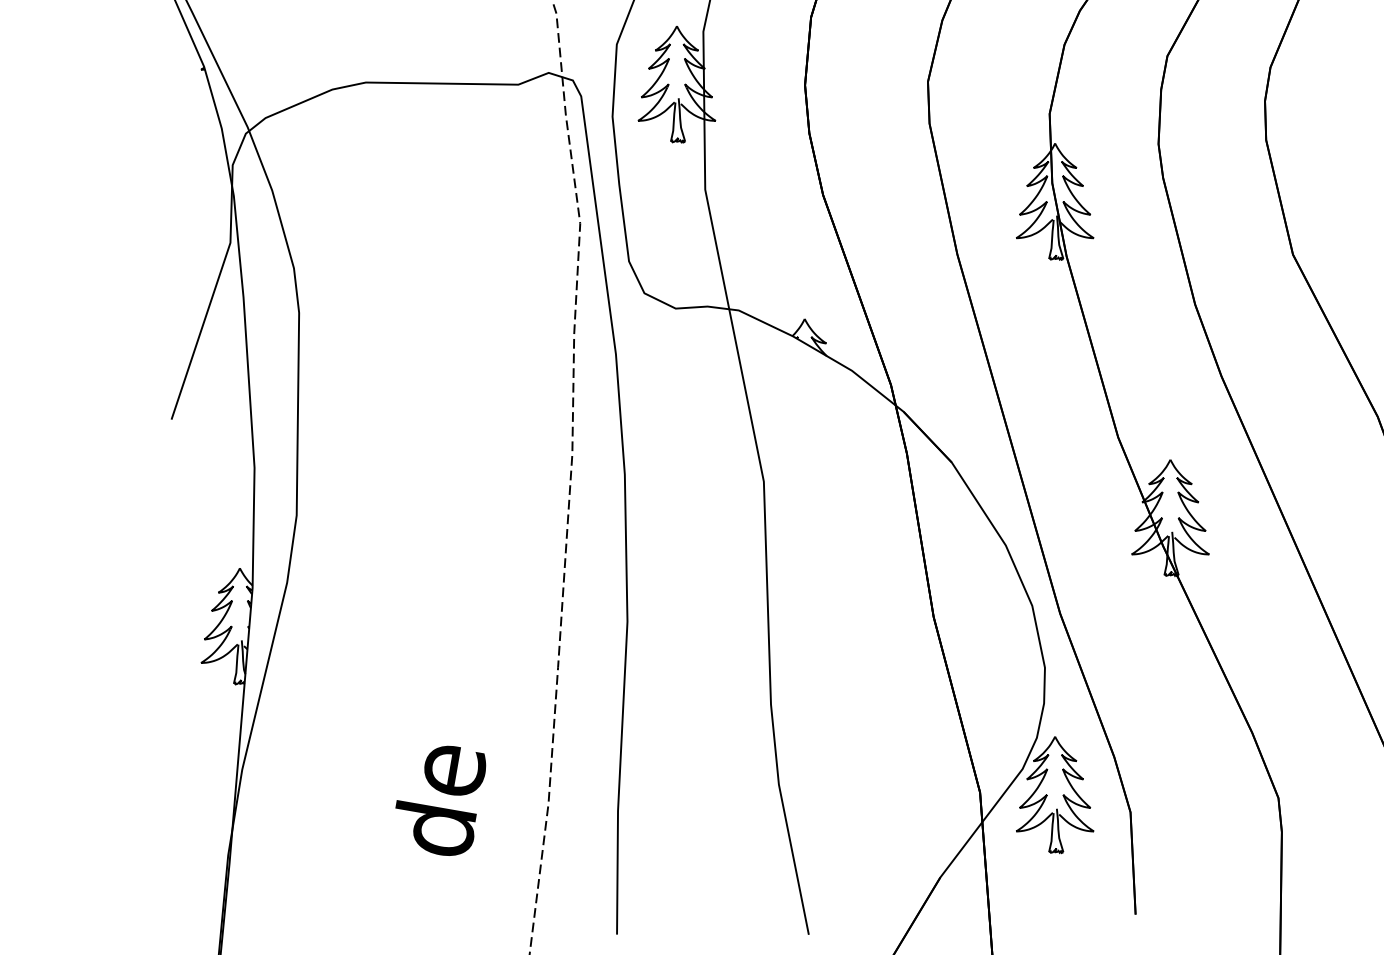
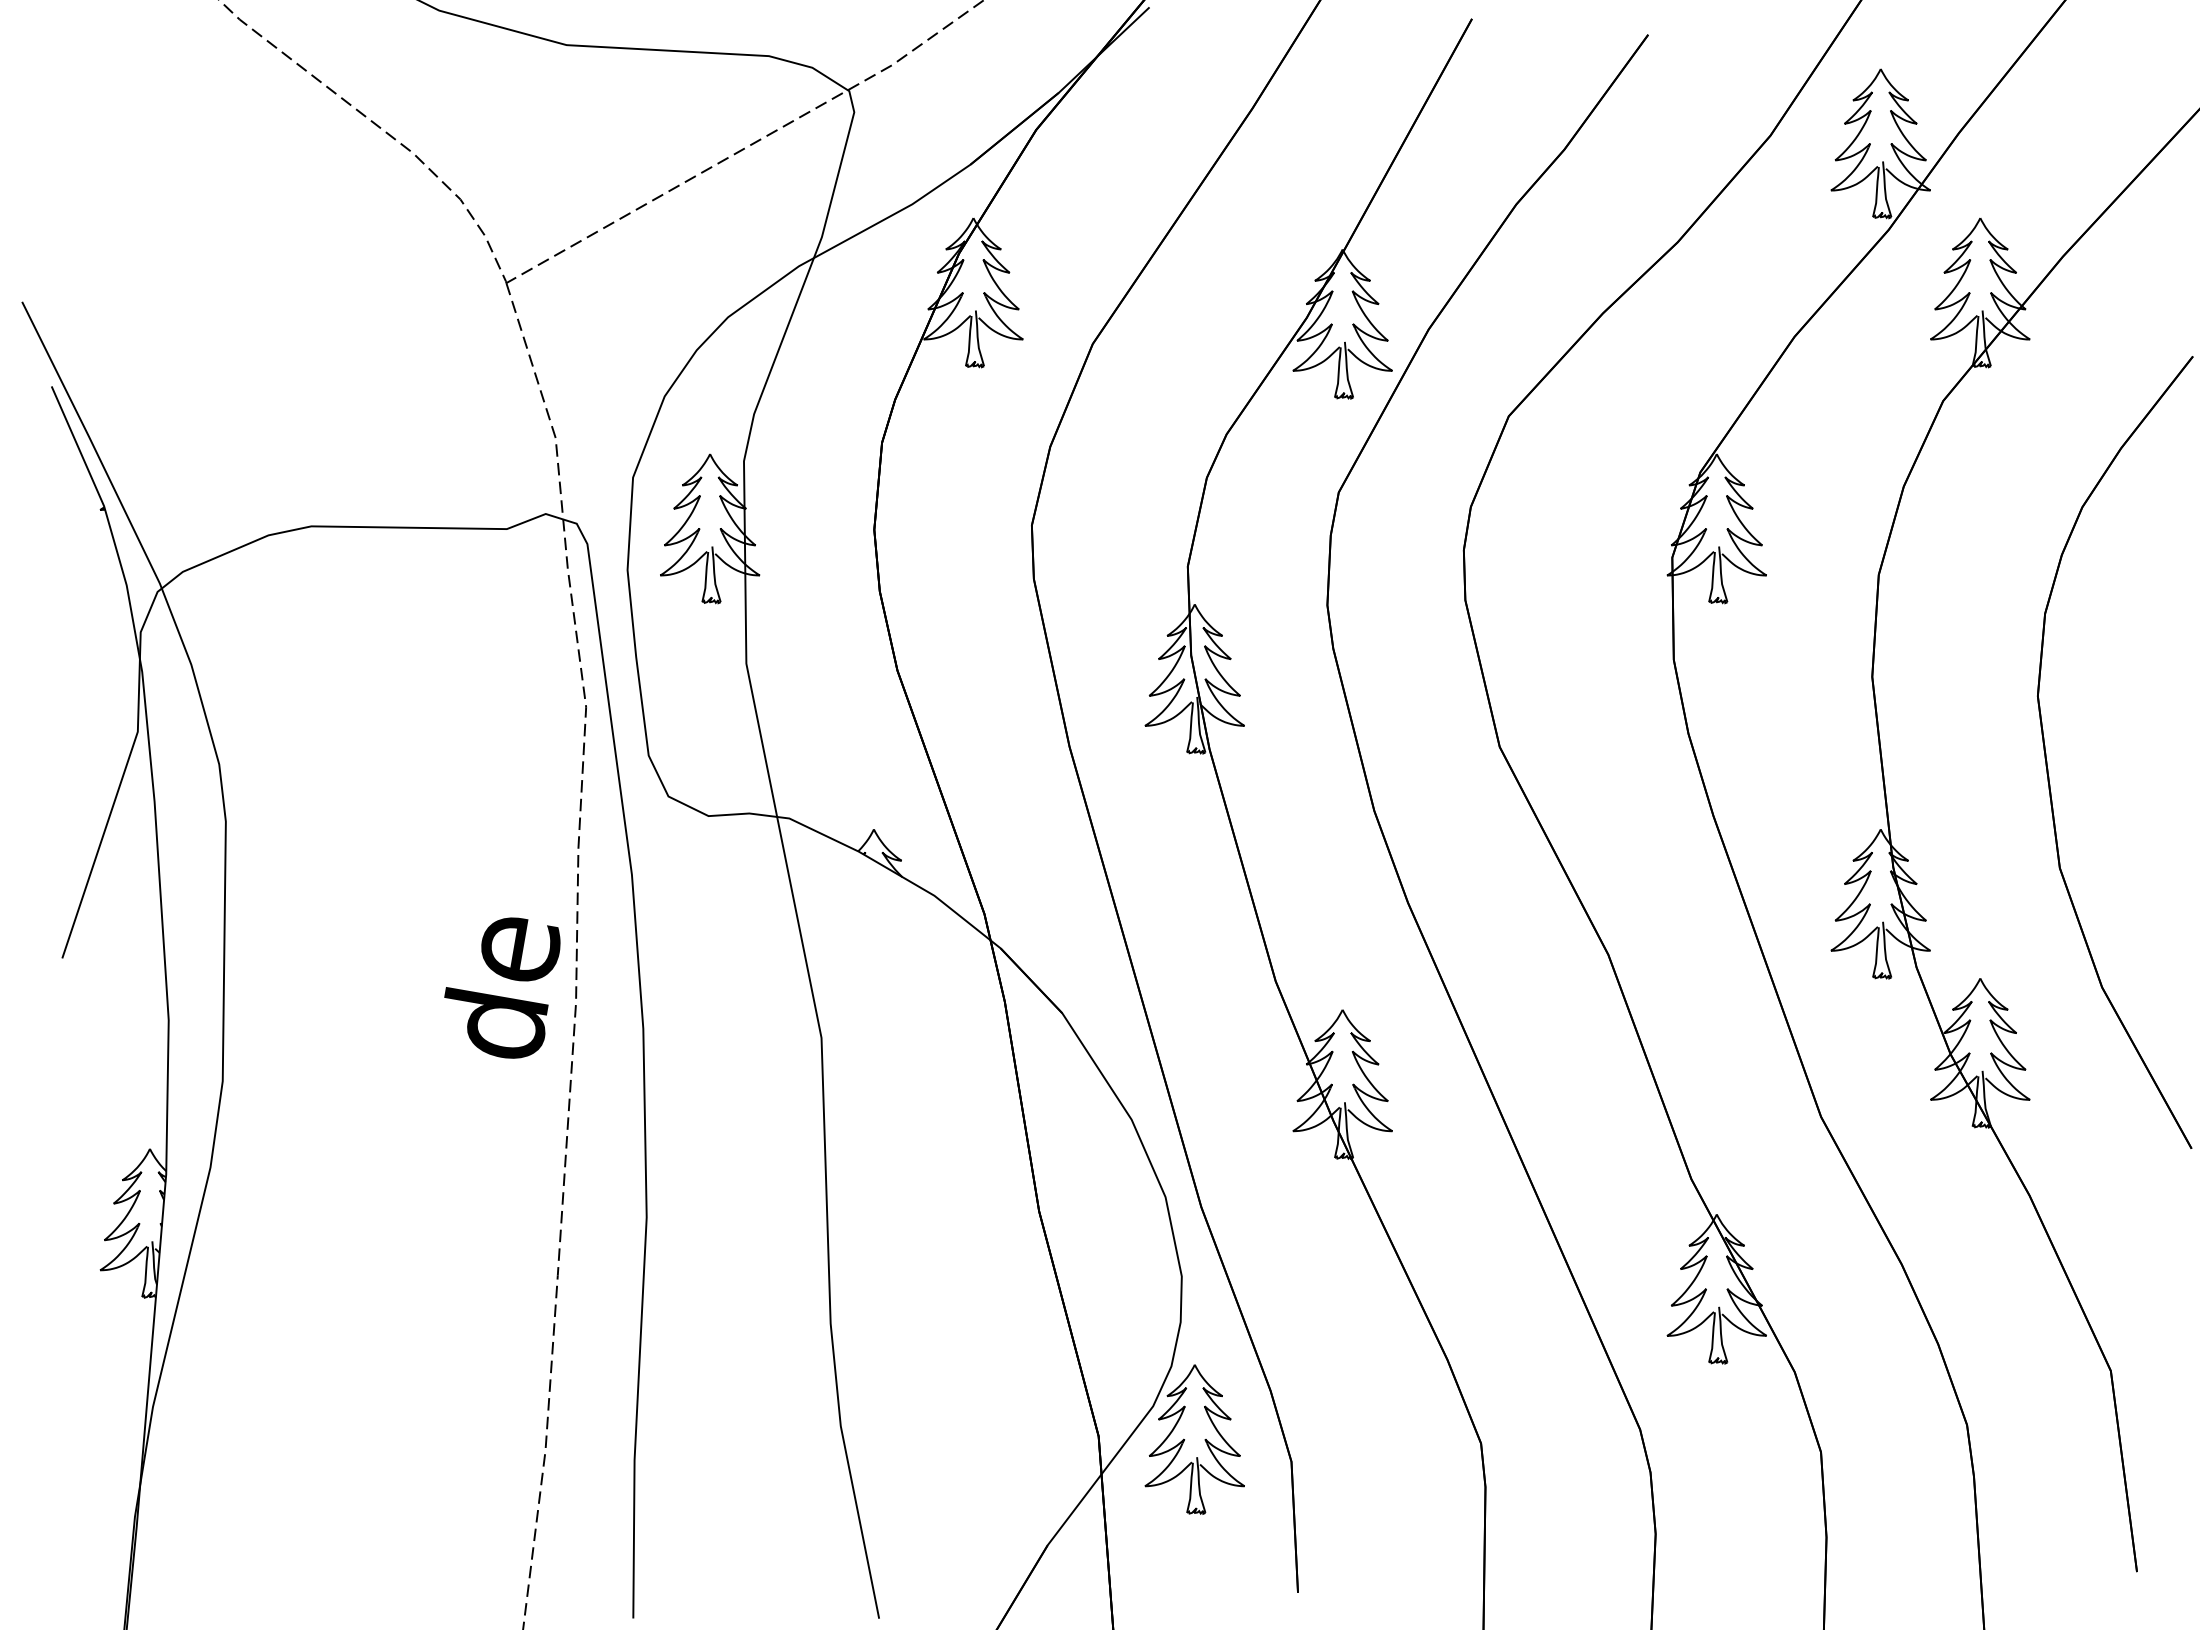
text: (440, 800) -> (502, 987), moved

